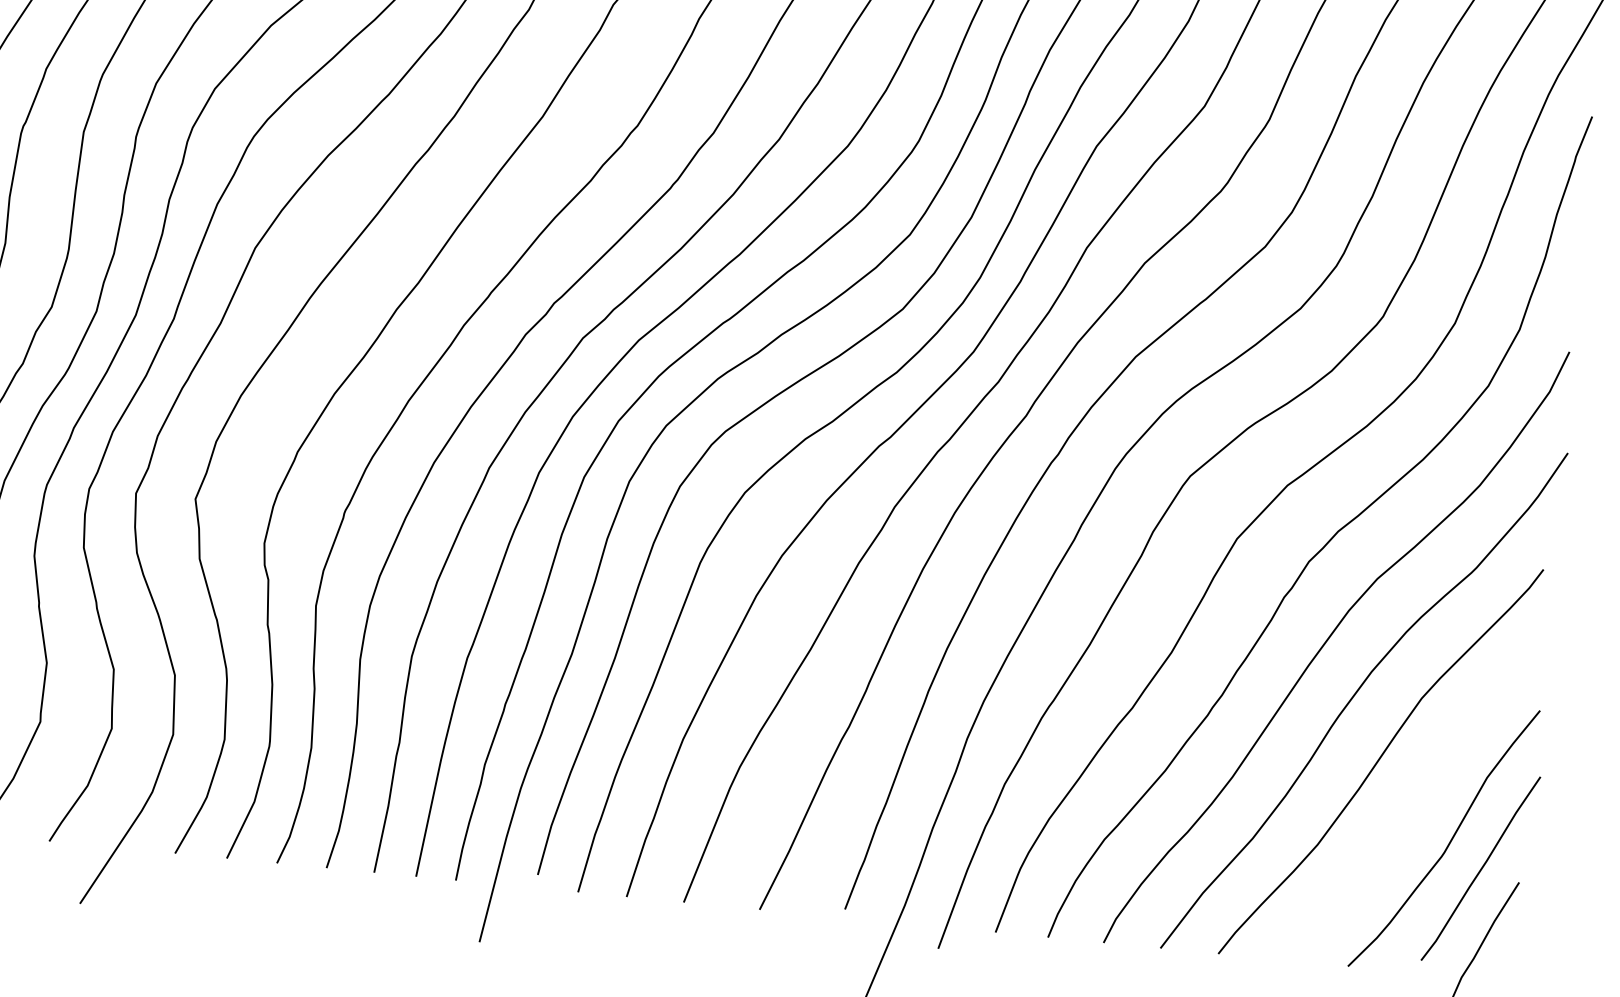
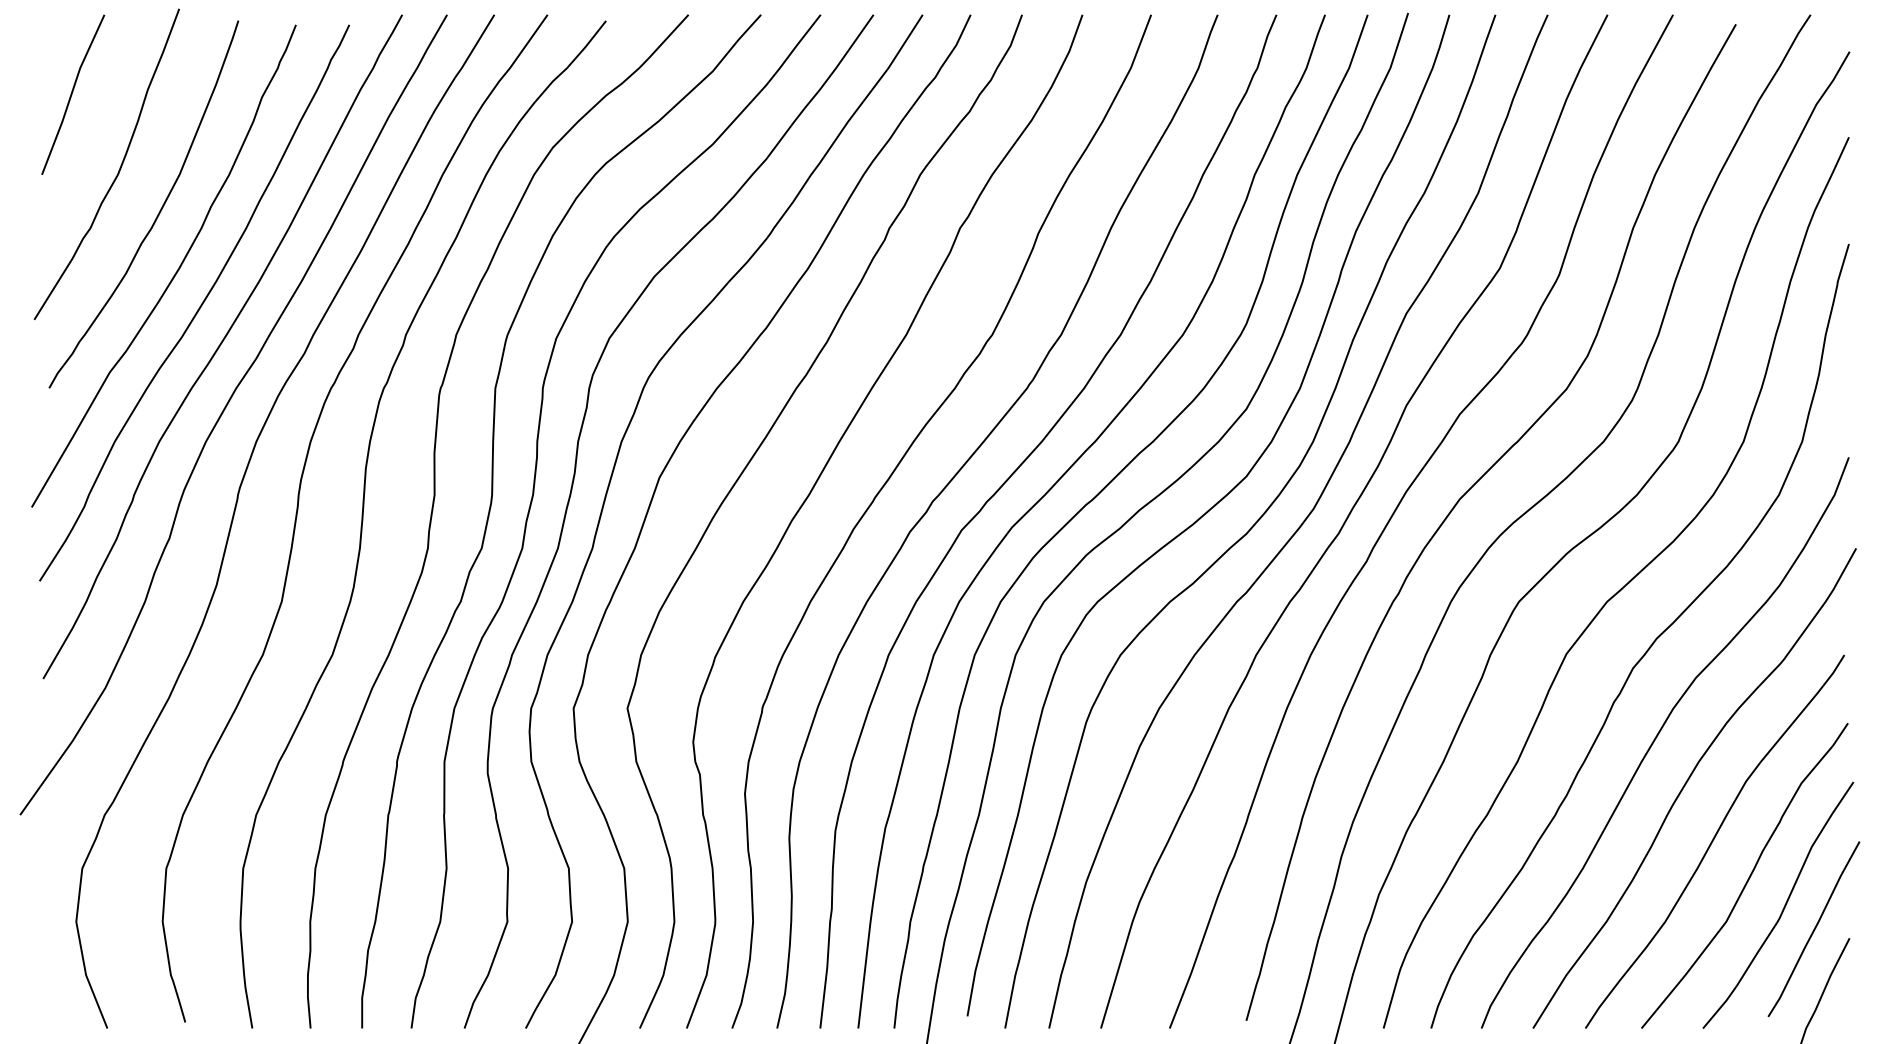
curve: (1414, 804) -> (1748, 877), added

